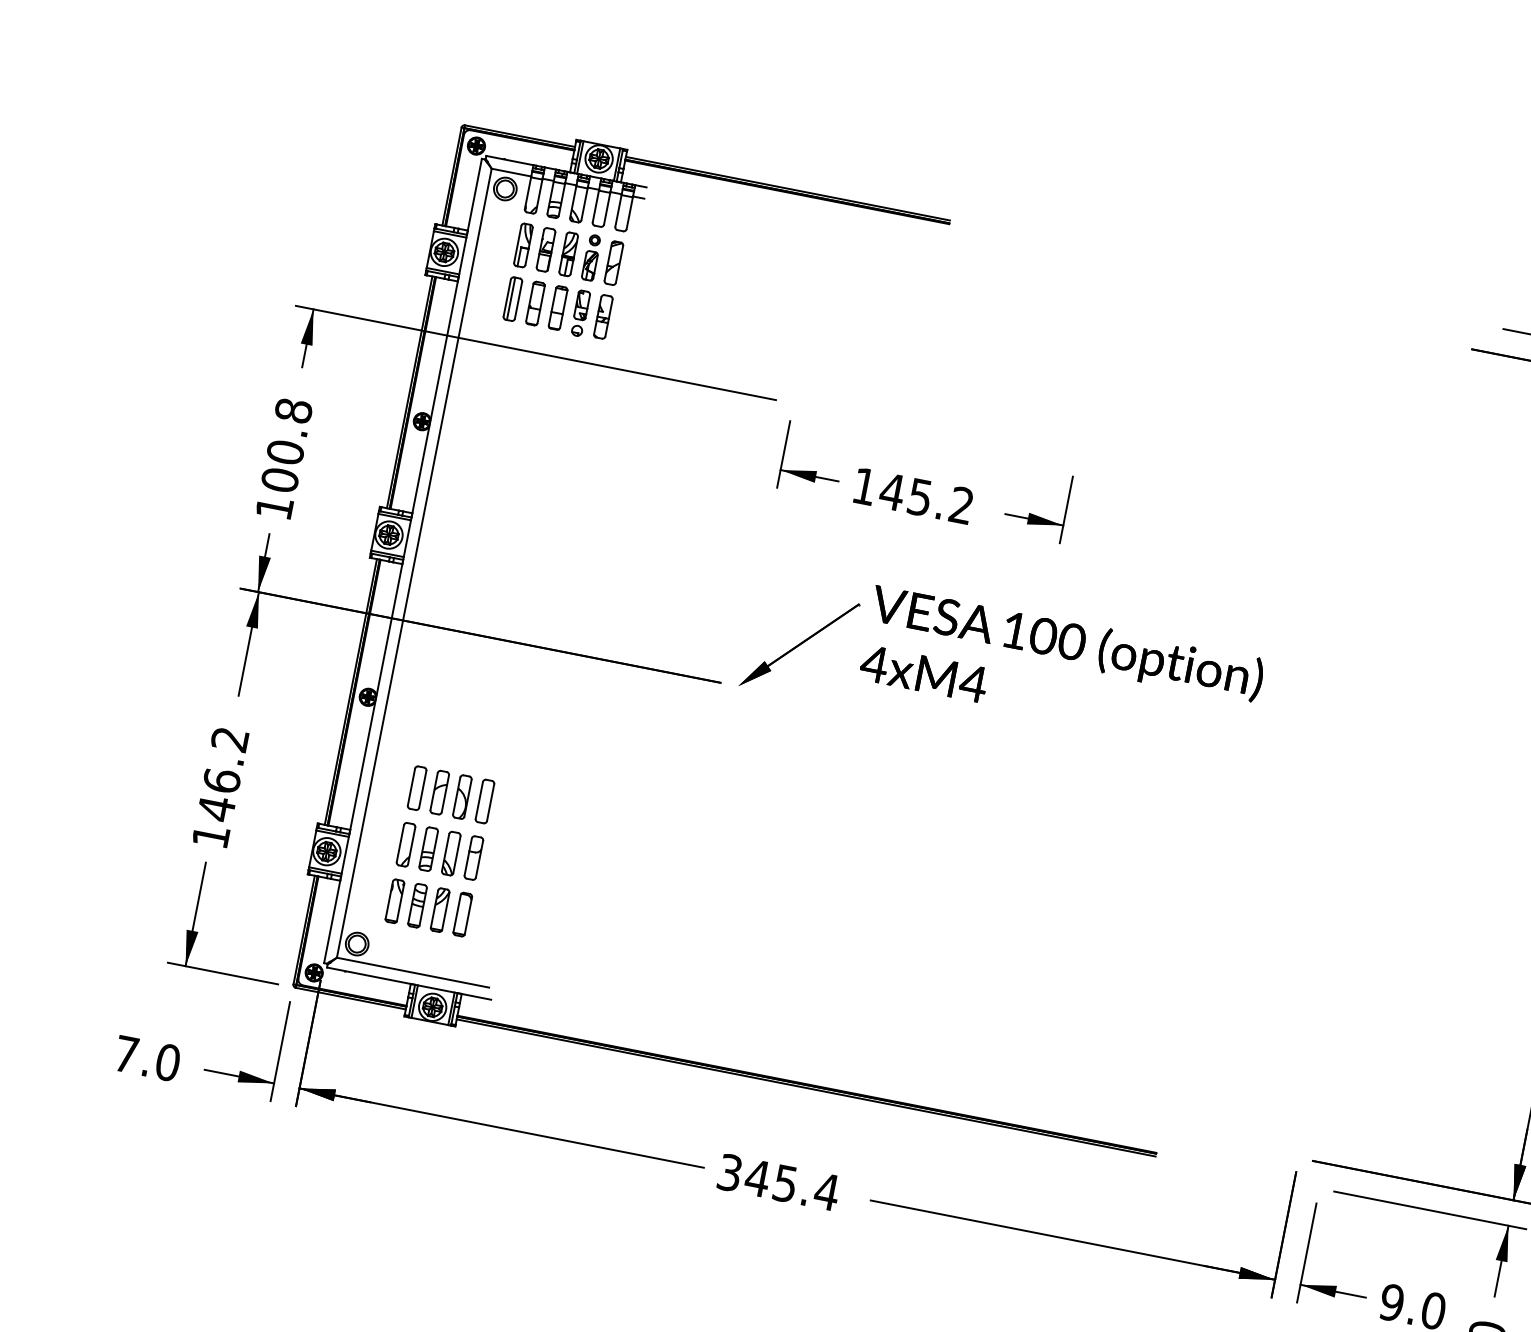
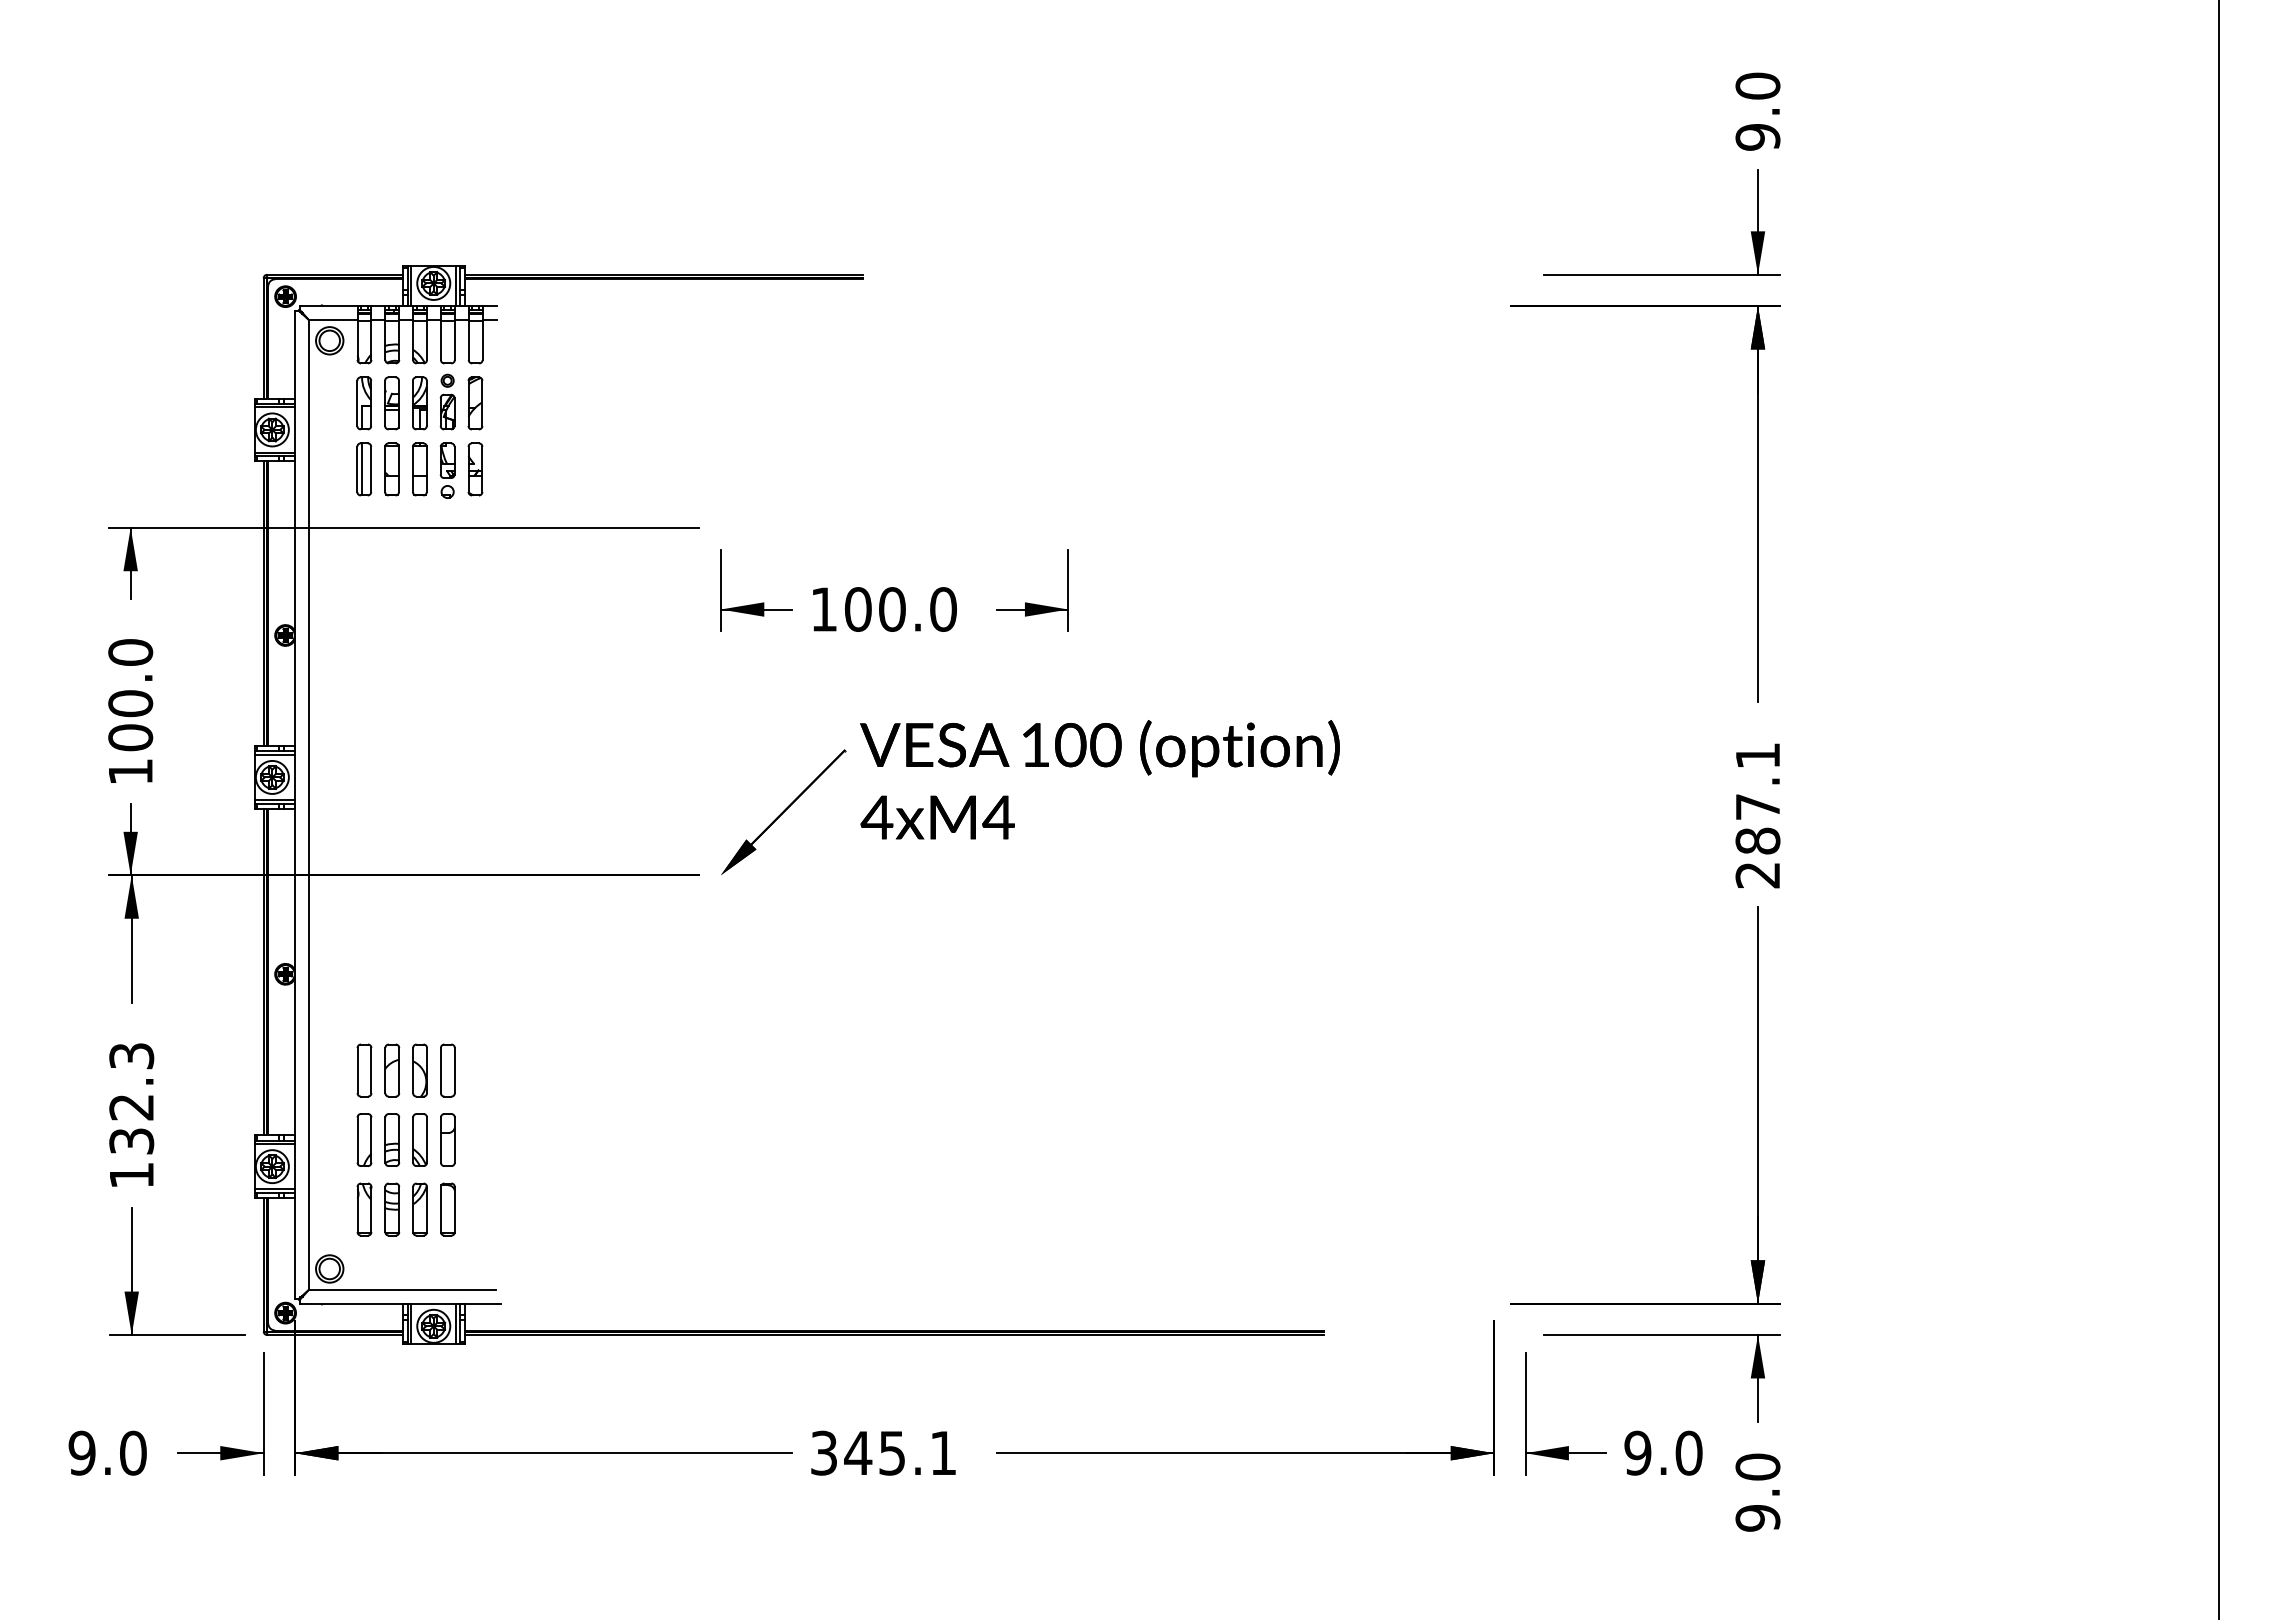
text: (293, 410) -> (130, 652), 100.8 -> 100.0
text: (926, 498) -> (900, 609), 145.2 -> 100.0
text: (222, 774) -> (131, 1099), 146.2 -> 132.3
text: (125, 1053) -> (81, 1452), 7.0 -> 9.0
text: (827, 1191) -> (943, 1452), 345.4 -> 345.1

